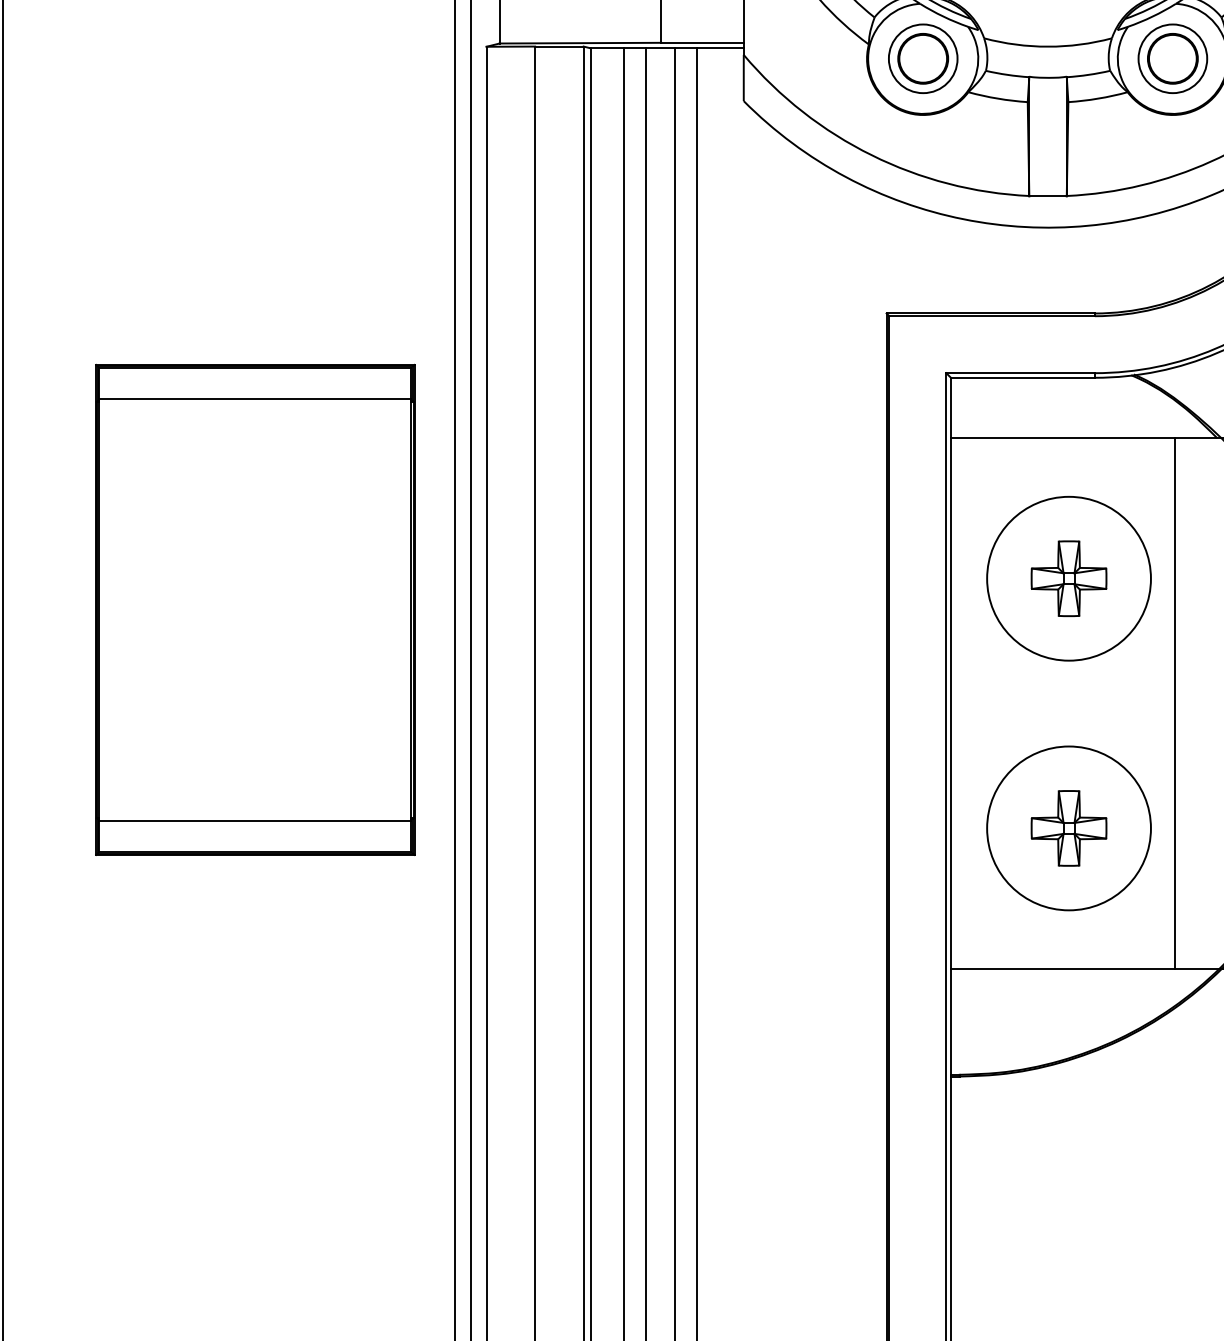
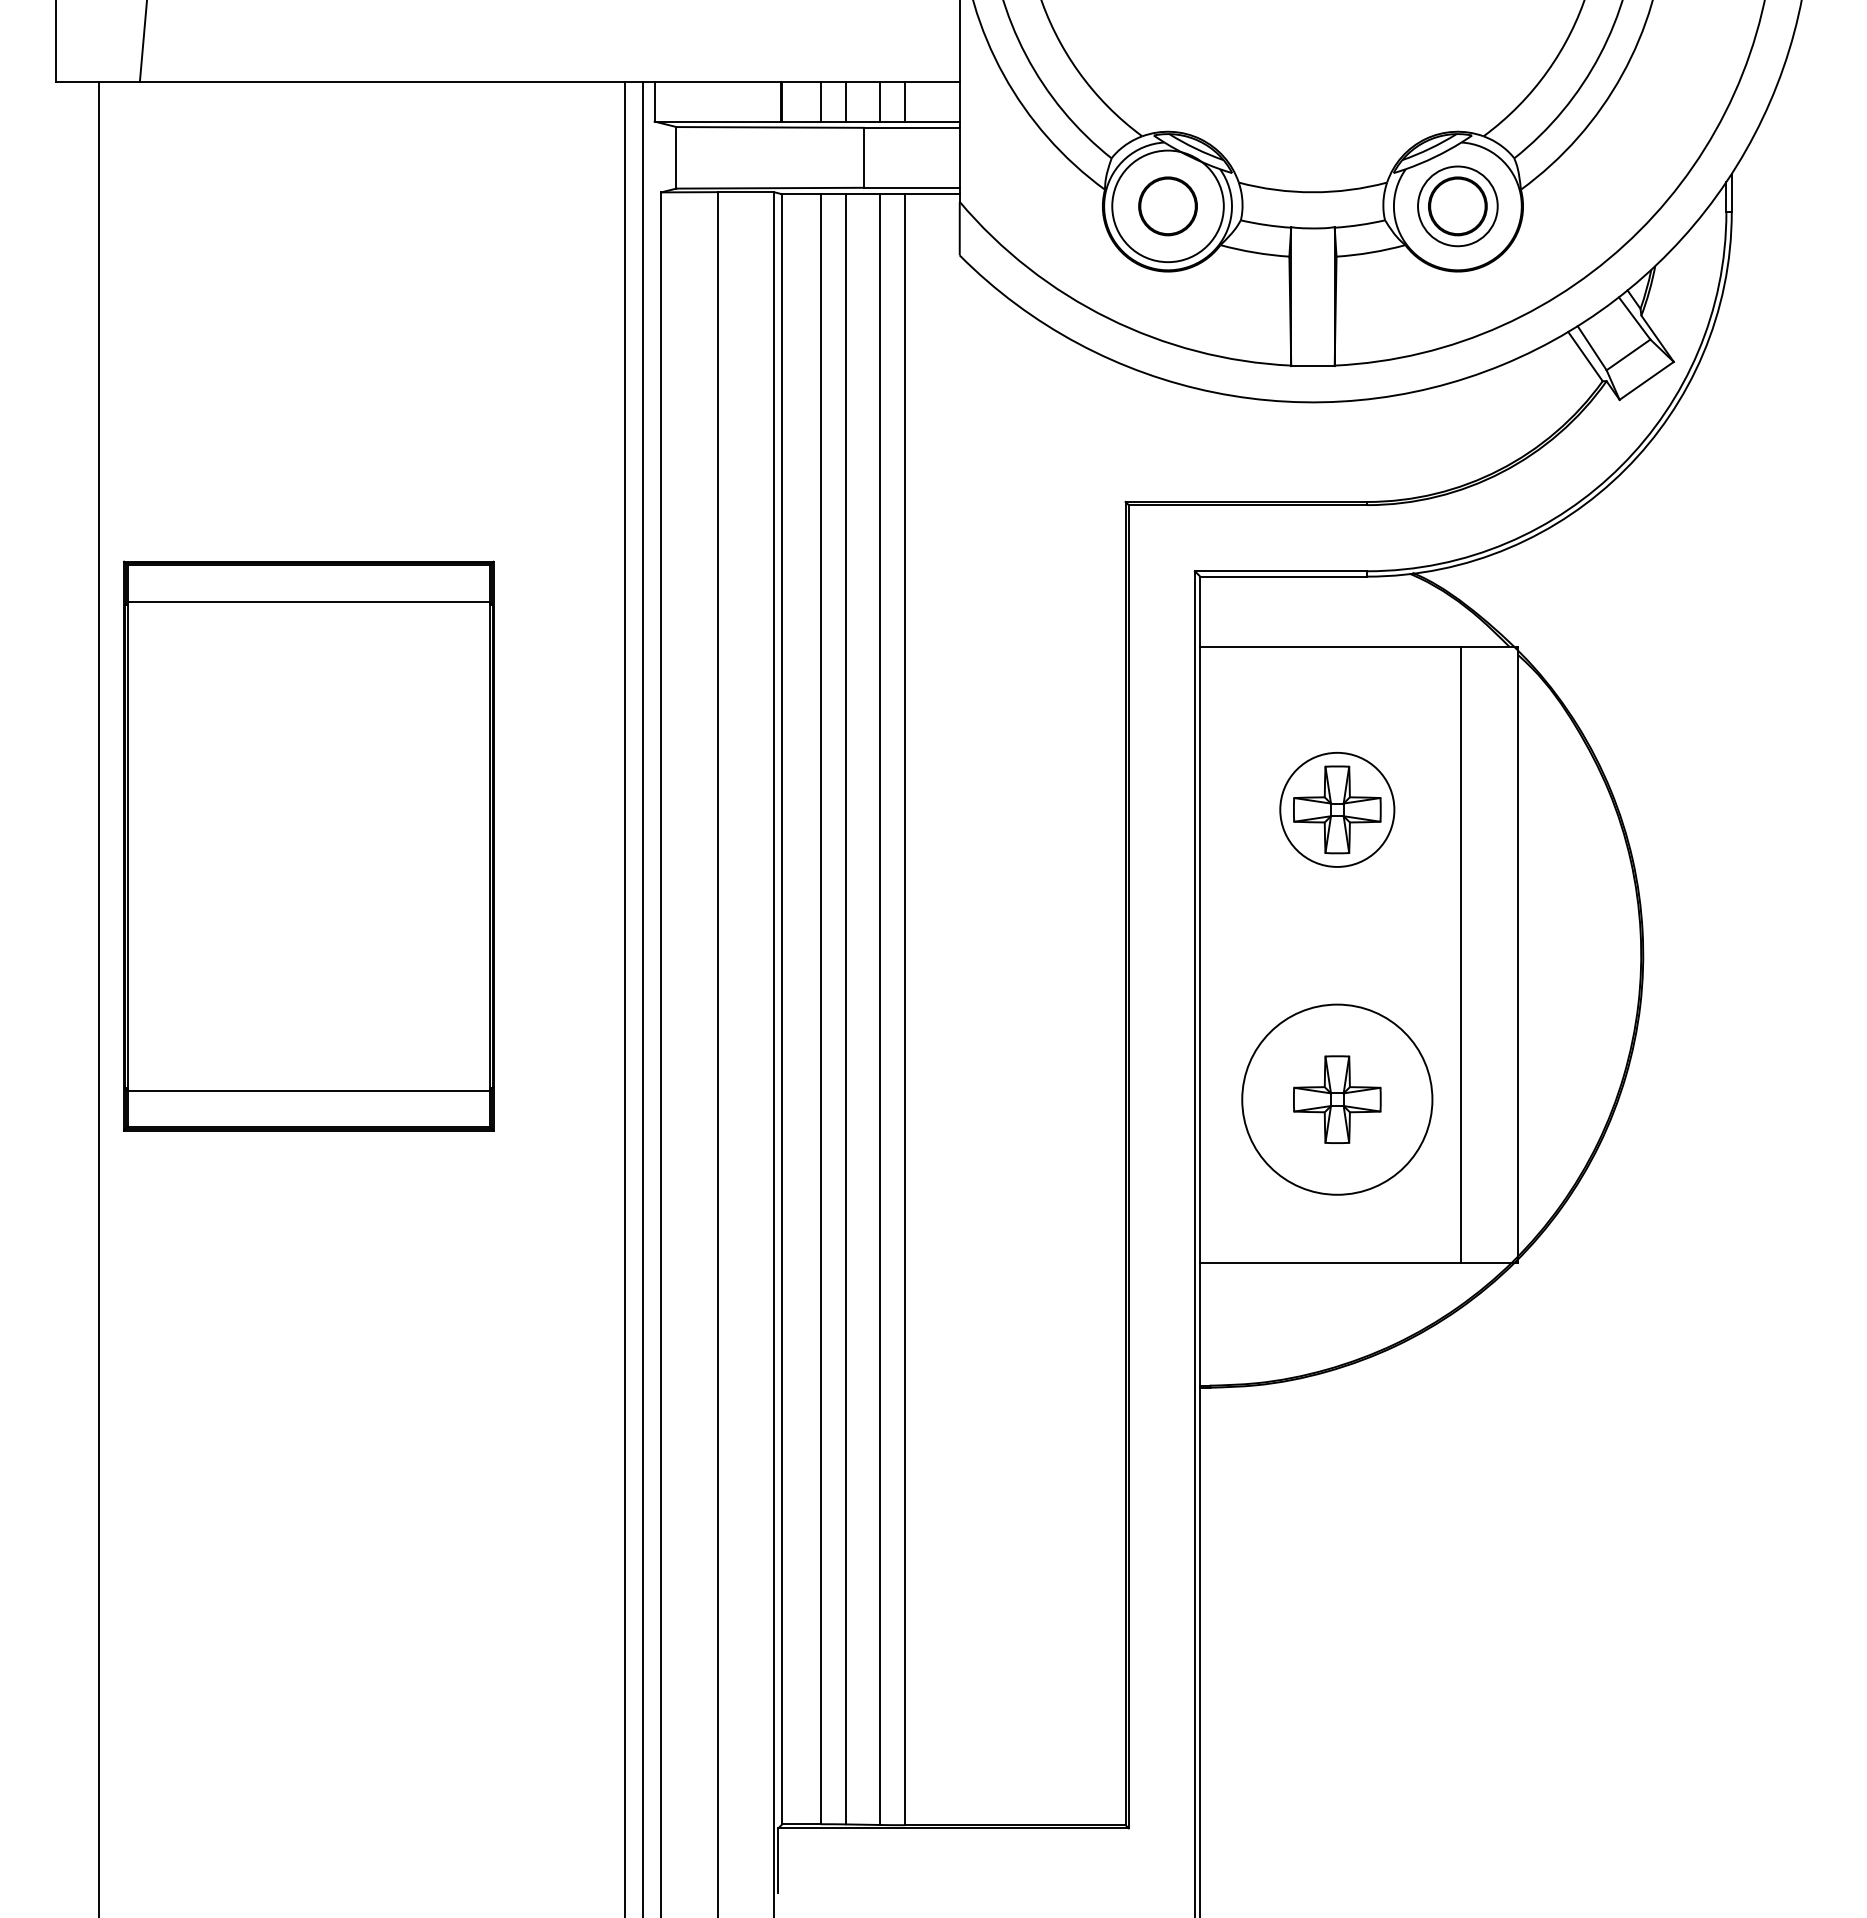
circle: (922, 58) -> (1167, 206), size x1.4
circle: (1069, 578) -> (1337, 809), size x0.6
part: (255, 609) -> (308, 845), moved

